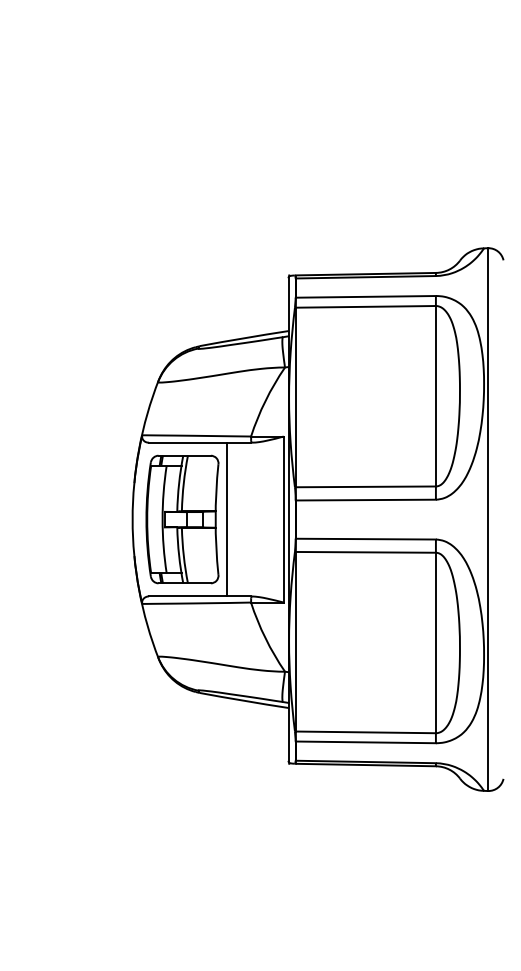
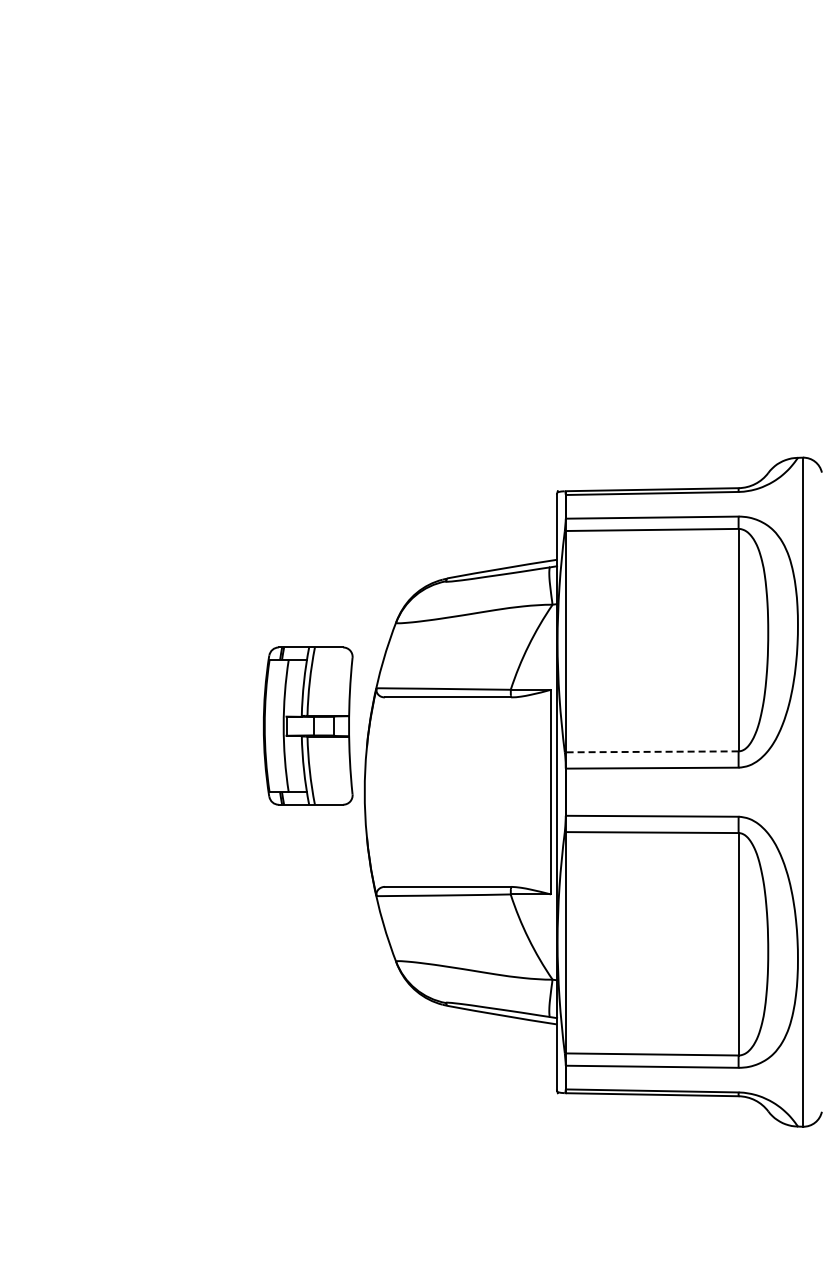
line: (365, 486) -> (651, 751), solid -> dashed
part: (182, 519) -> (308, 725), moved
line: (226, 519) -> (480, 791), removed

